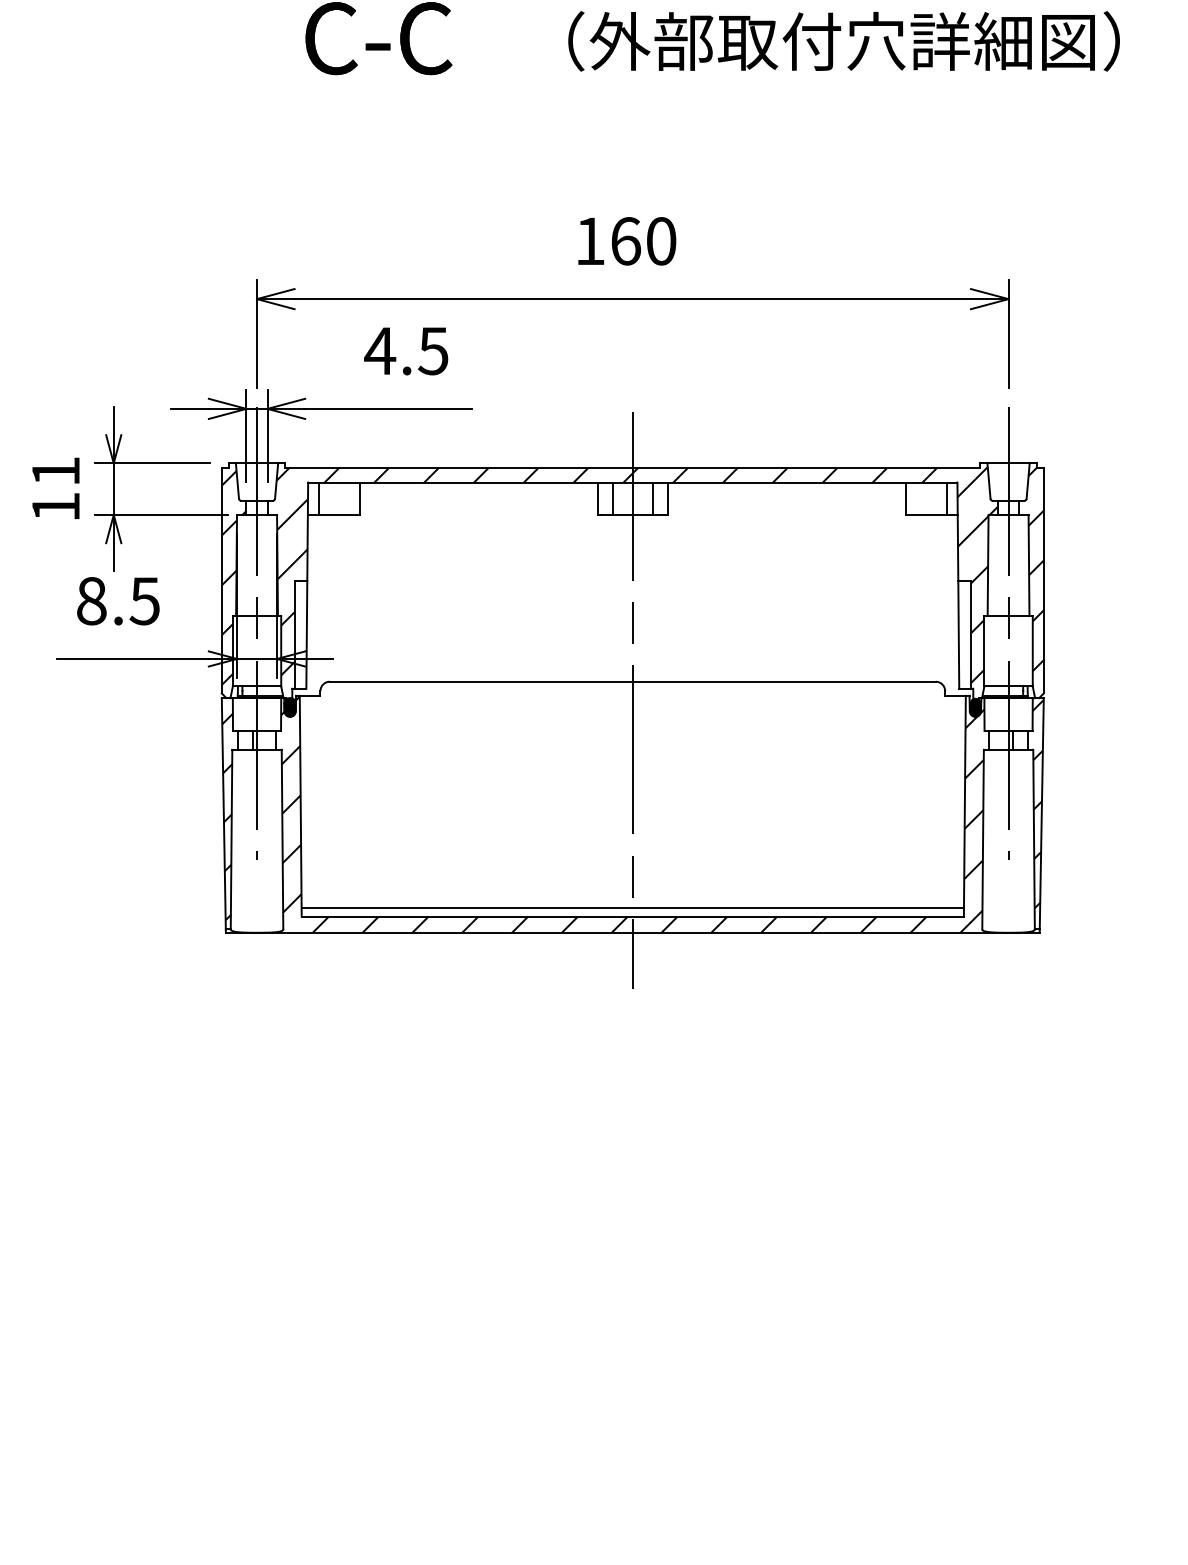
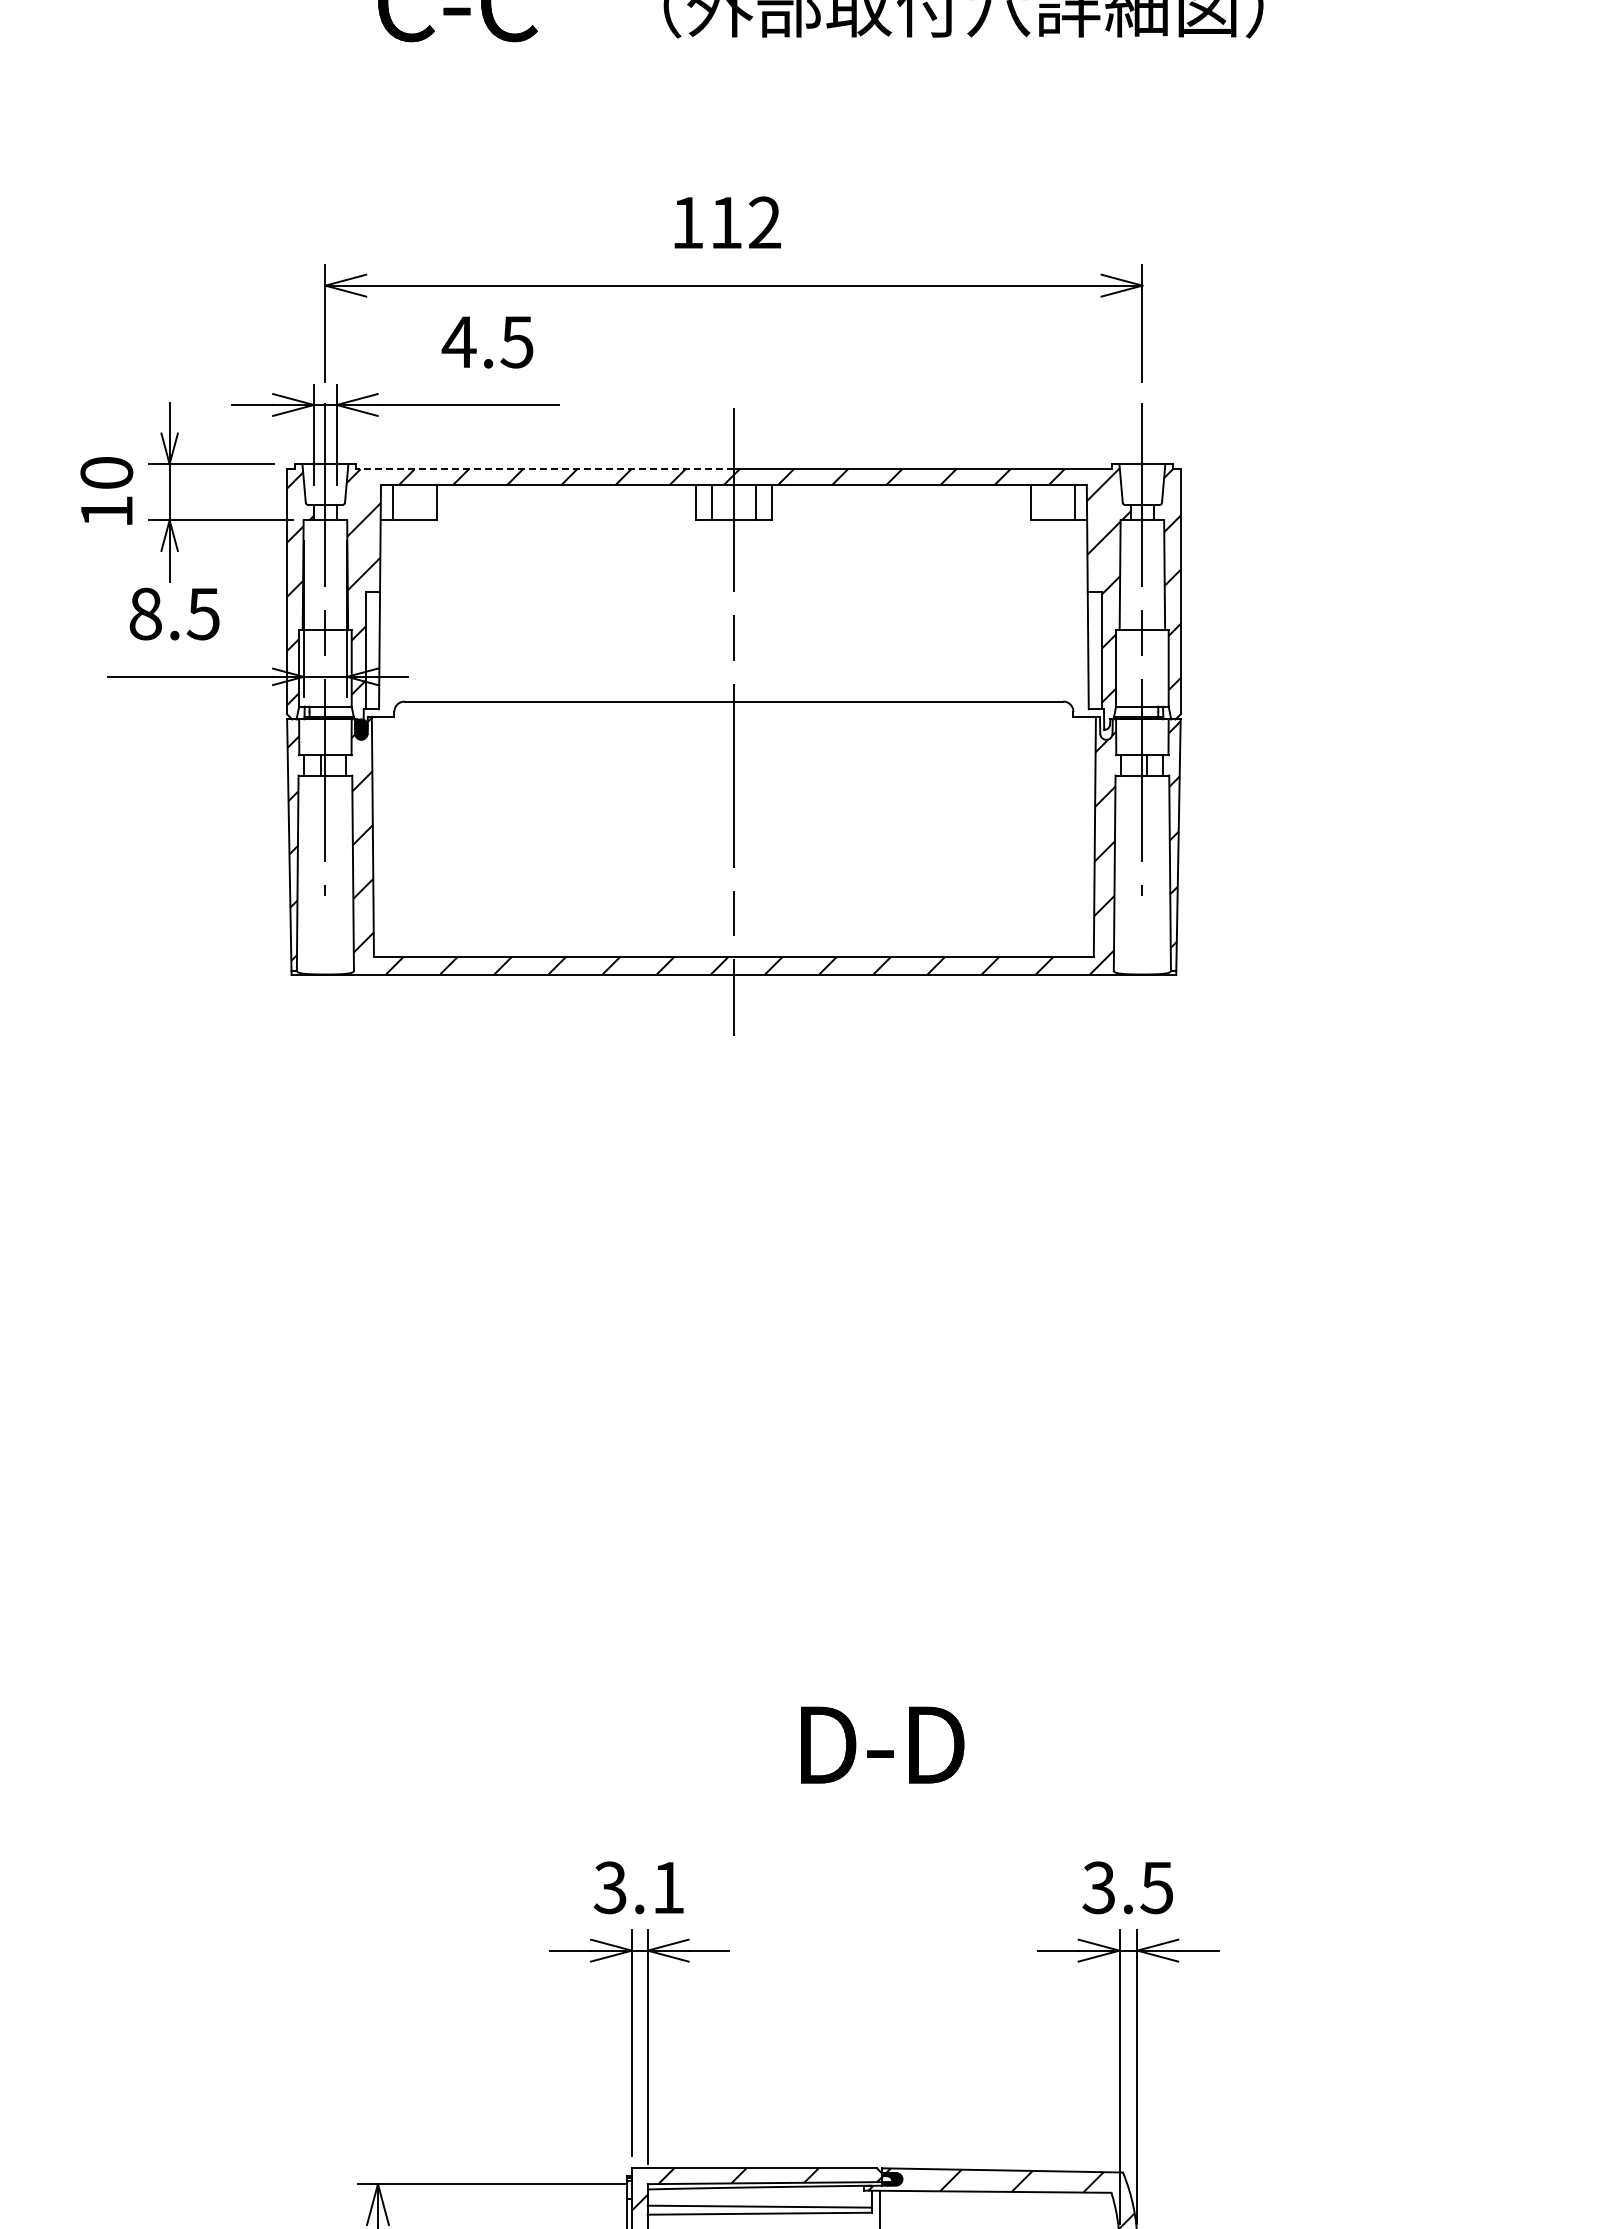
text: (644, 241) -> (746, 222), 160 -> 112
line: (458, 468) -> (544, 469), solid -> dashed
text: (55, 470) -> (106, 472), 11 -> 10
fill: (975, 707) -> (1106, 729), removed
line: (632, 907) -> (733, 947), removed

